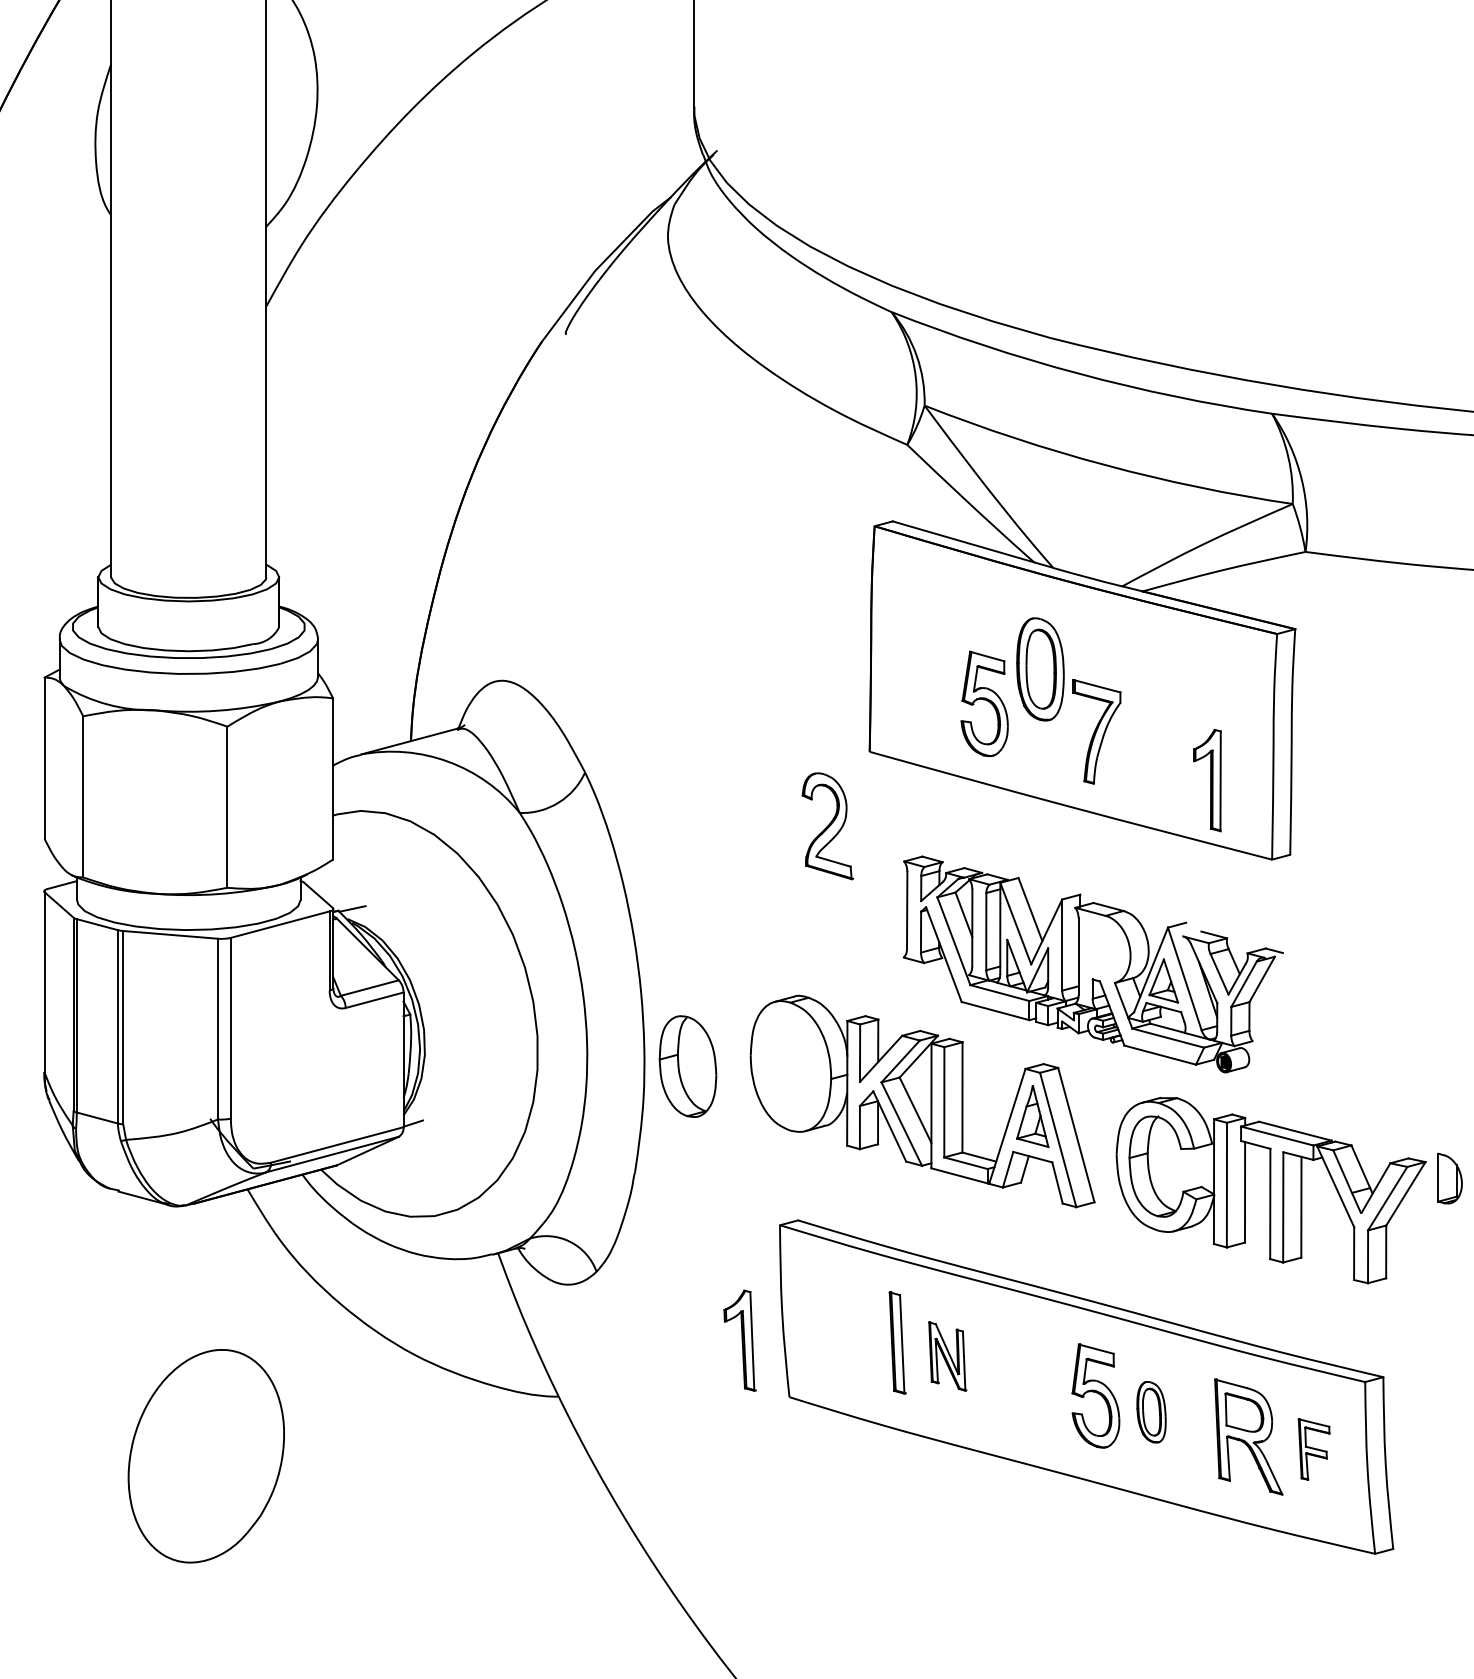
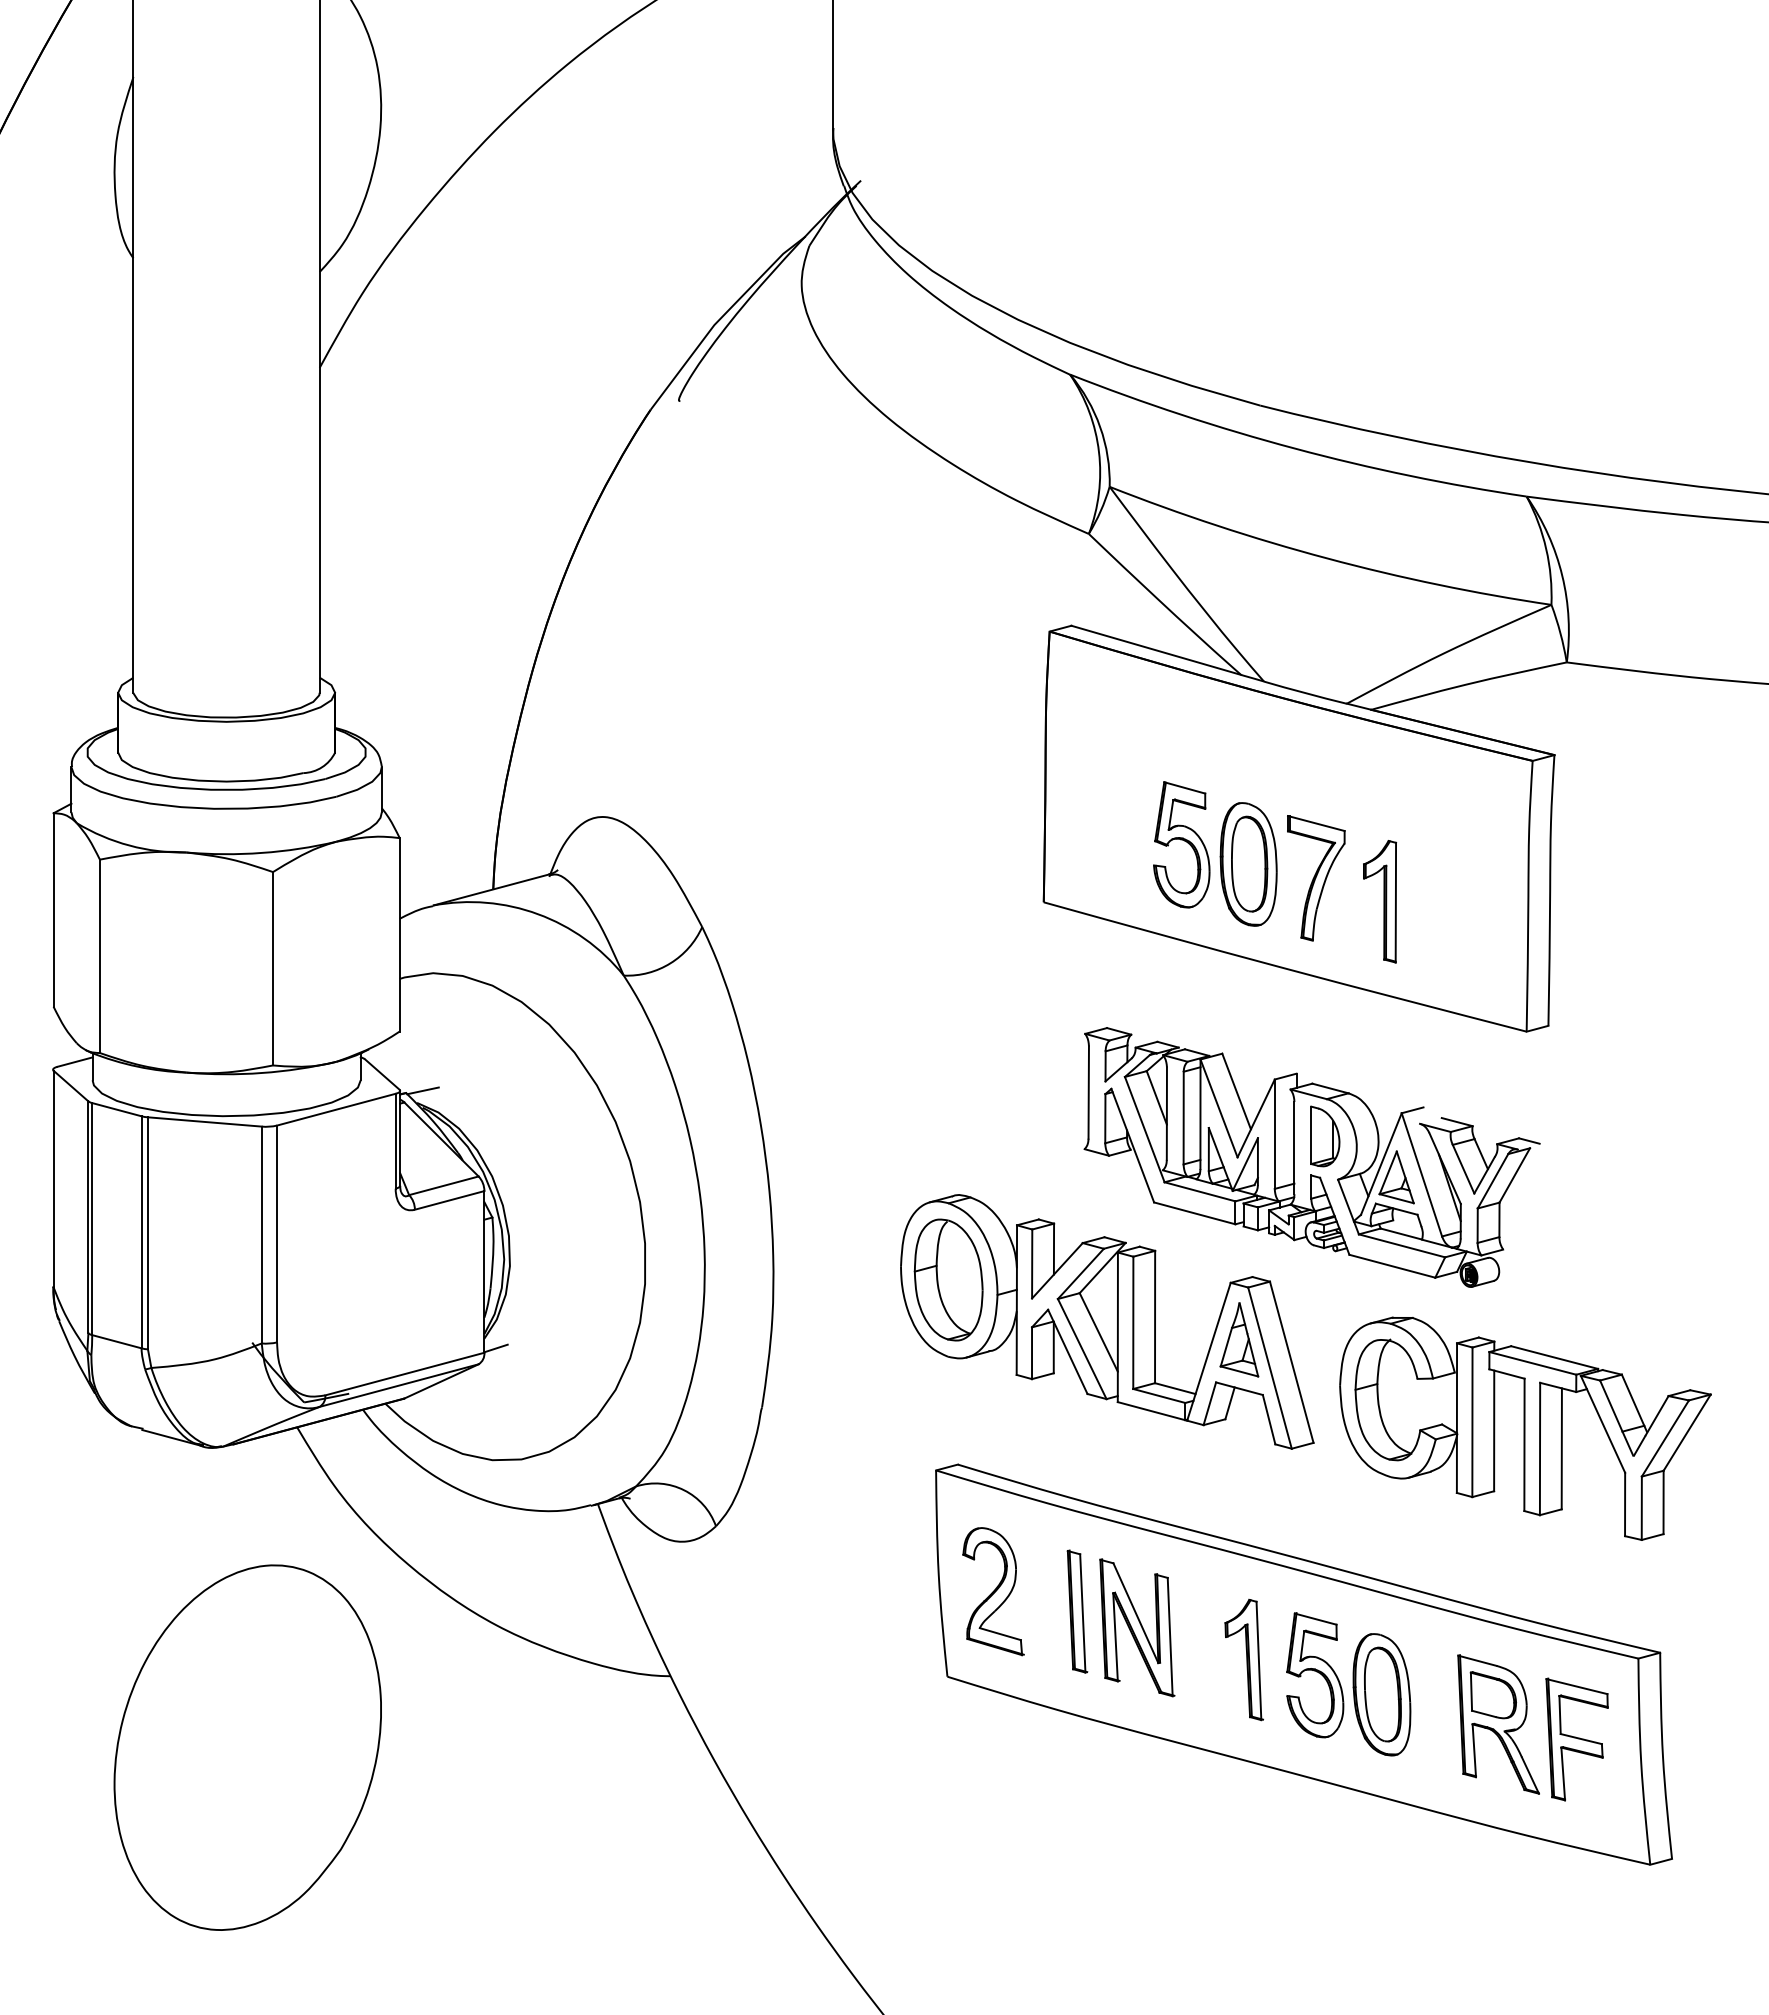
part: (1040, 669) -> (1248, 864), moved
part: (1207, 780) -> (1380, 901), moved
part: (827, 826) -> (993, 1591), moved
part: (687, 1066) -> (948, 1279), moved
part: (1450, 1178) -> (1325, 1136), moved
part: (739, 1340) -> (1243, 1659), moved
part: (947, 1356) -> (1137, 1627), size x1.67
part: (1151, 1411) -> (1381, 1694), size x1.67
part: (1313, 1449) -> (1576, 1739), size x1.67
part: (206, 1456) -> (247, 1747), size x1.43

